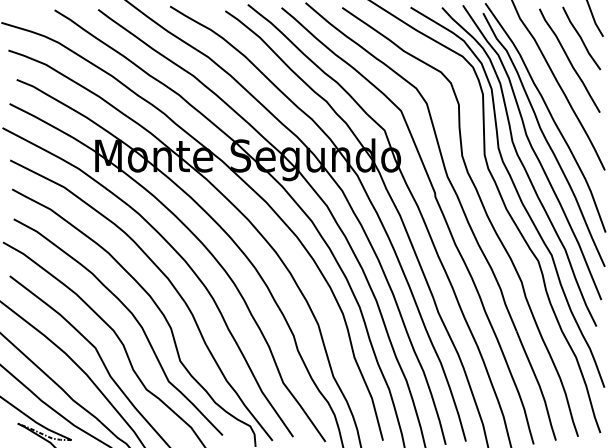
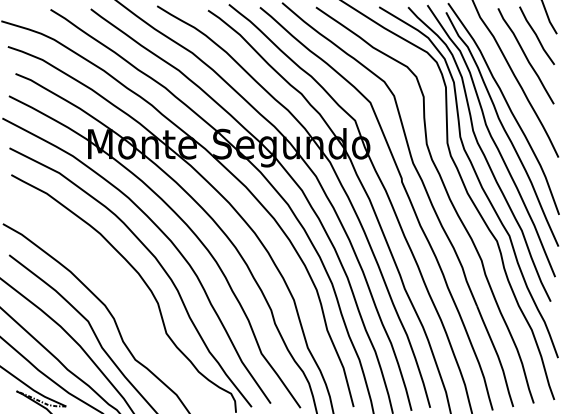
curve: (132, 316) -> (122, 292), removed

